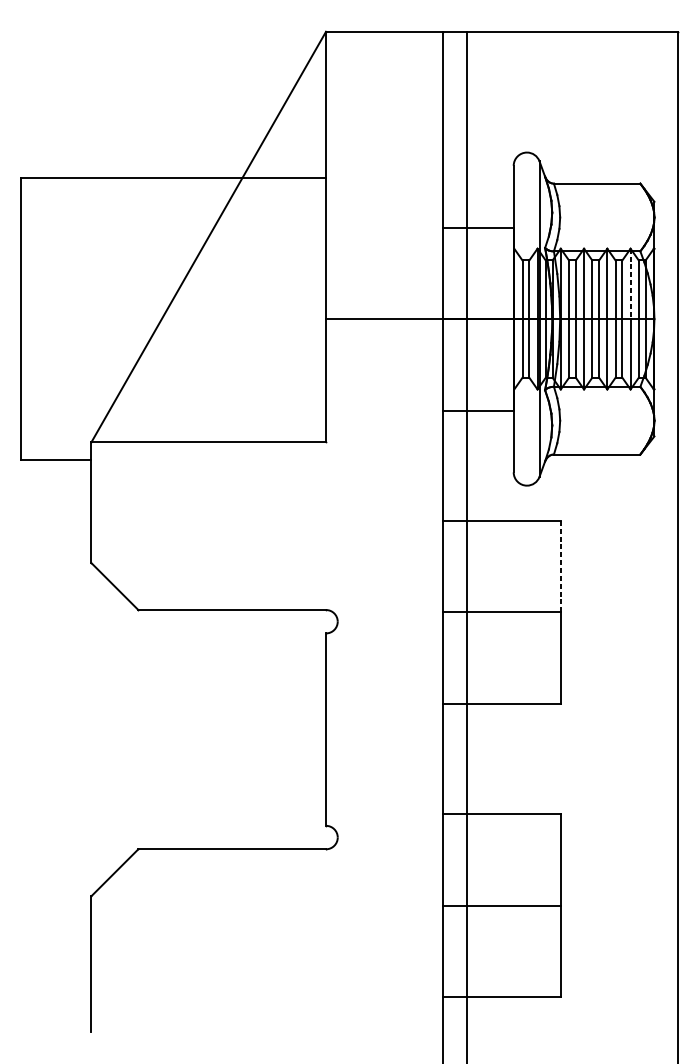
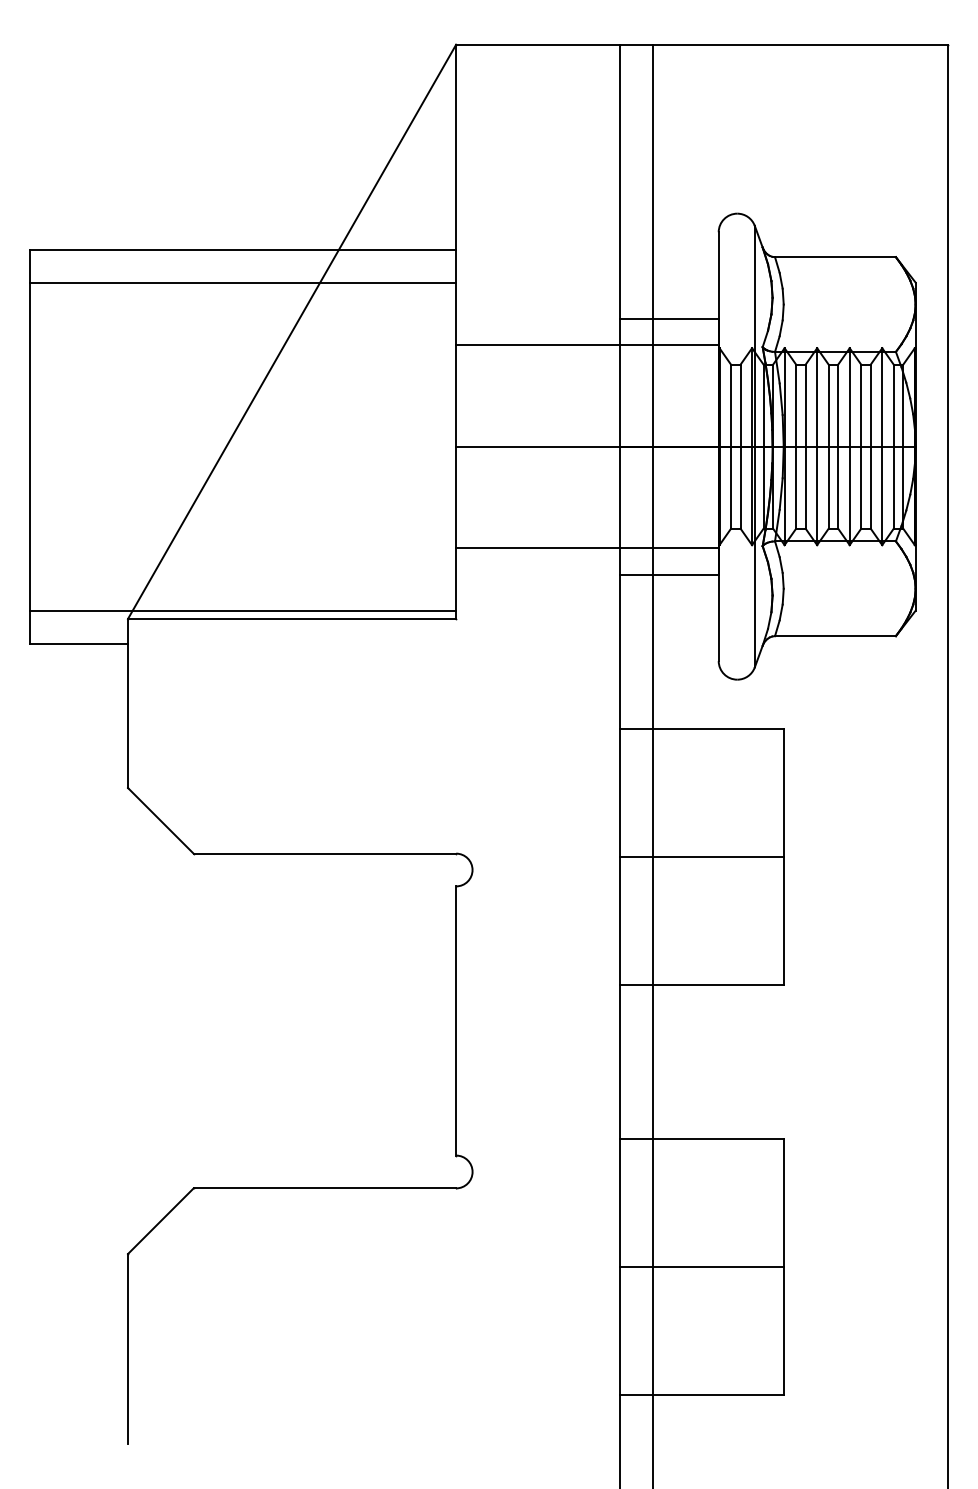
line: (173, 201) -> (242, 282), added
line: (419, 246) -> (587, 344), added
line: (630, 283) -> (882, 397), dashed -> solid
line: (419, 391) -> (587, 548), added
line: (173, 436) -> (242, 610), added
line: (560, 566) -> (784, 792), dashed -> solid

